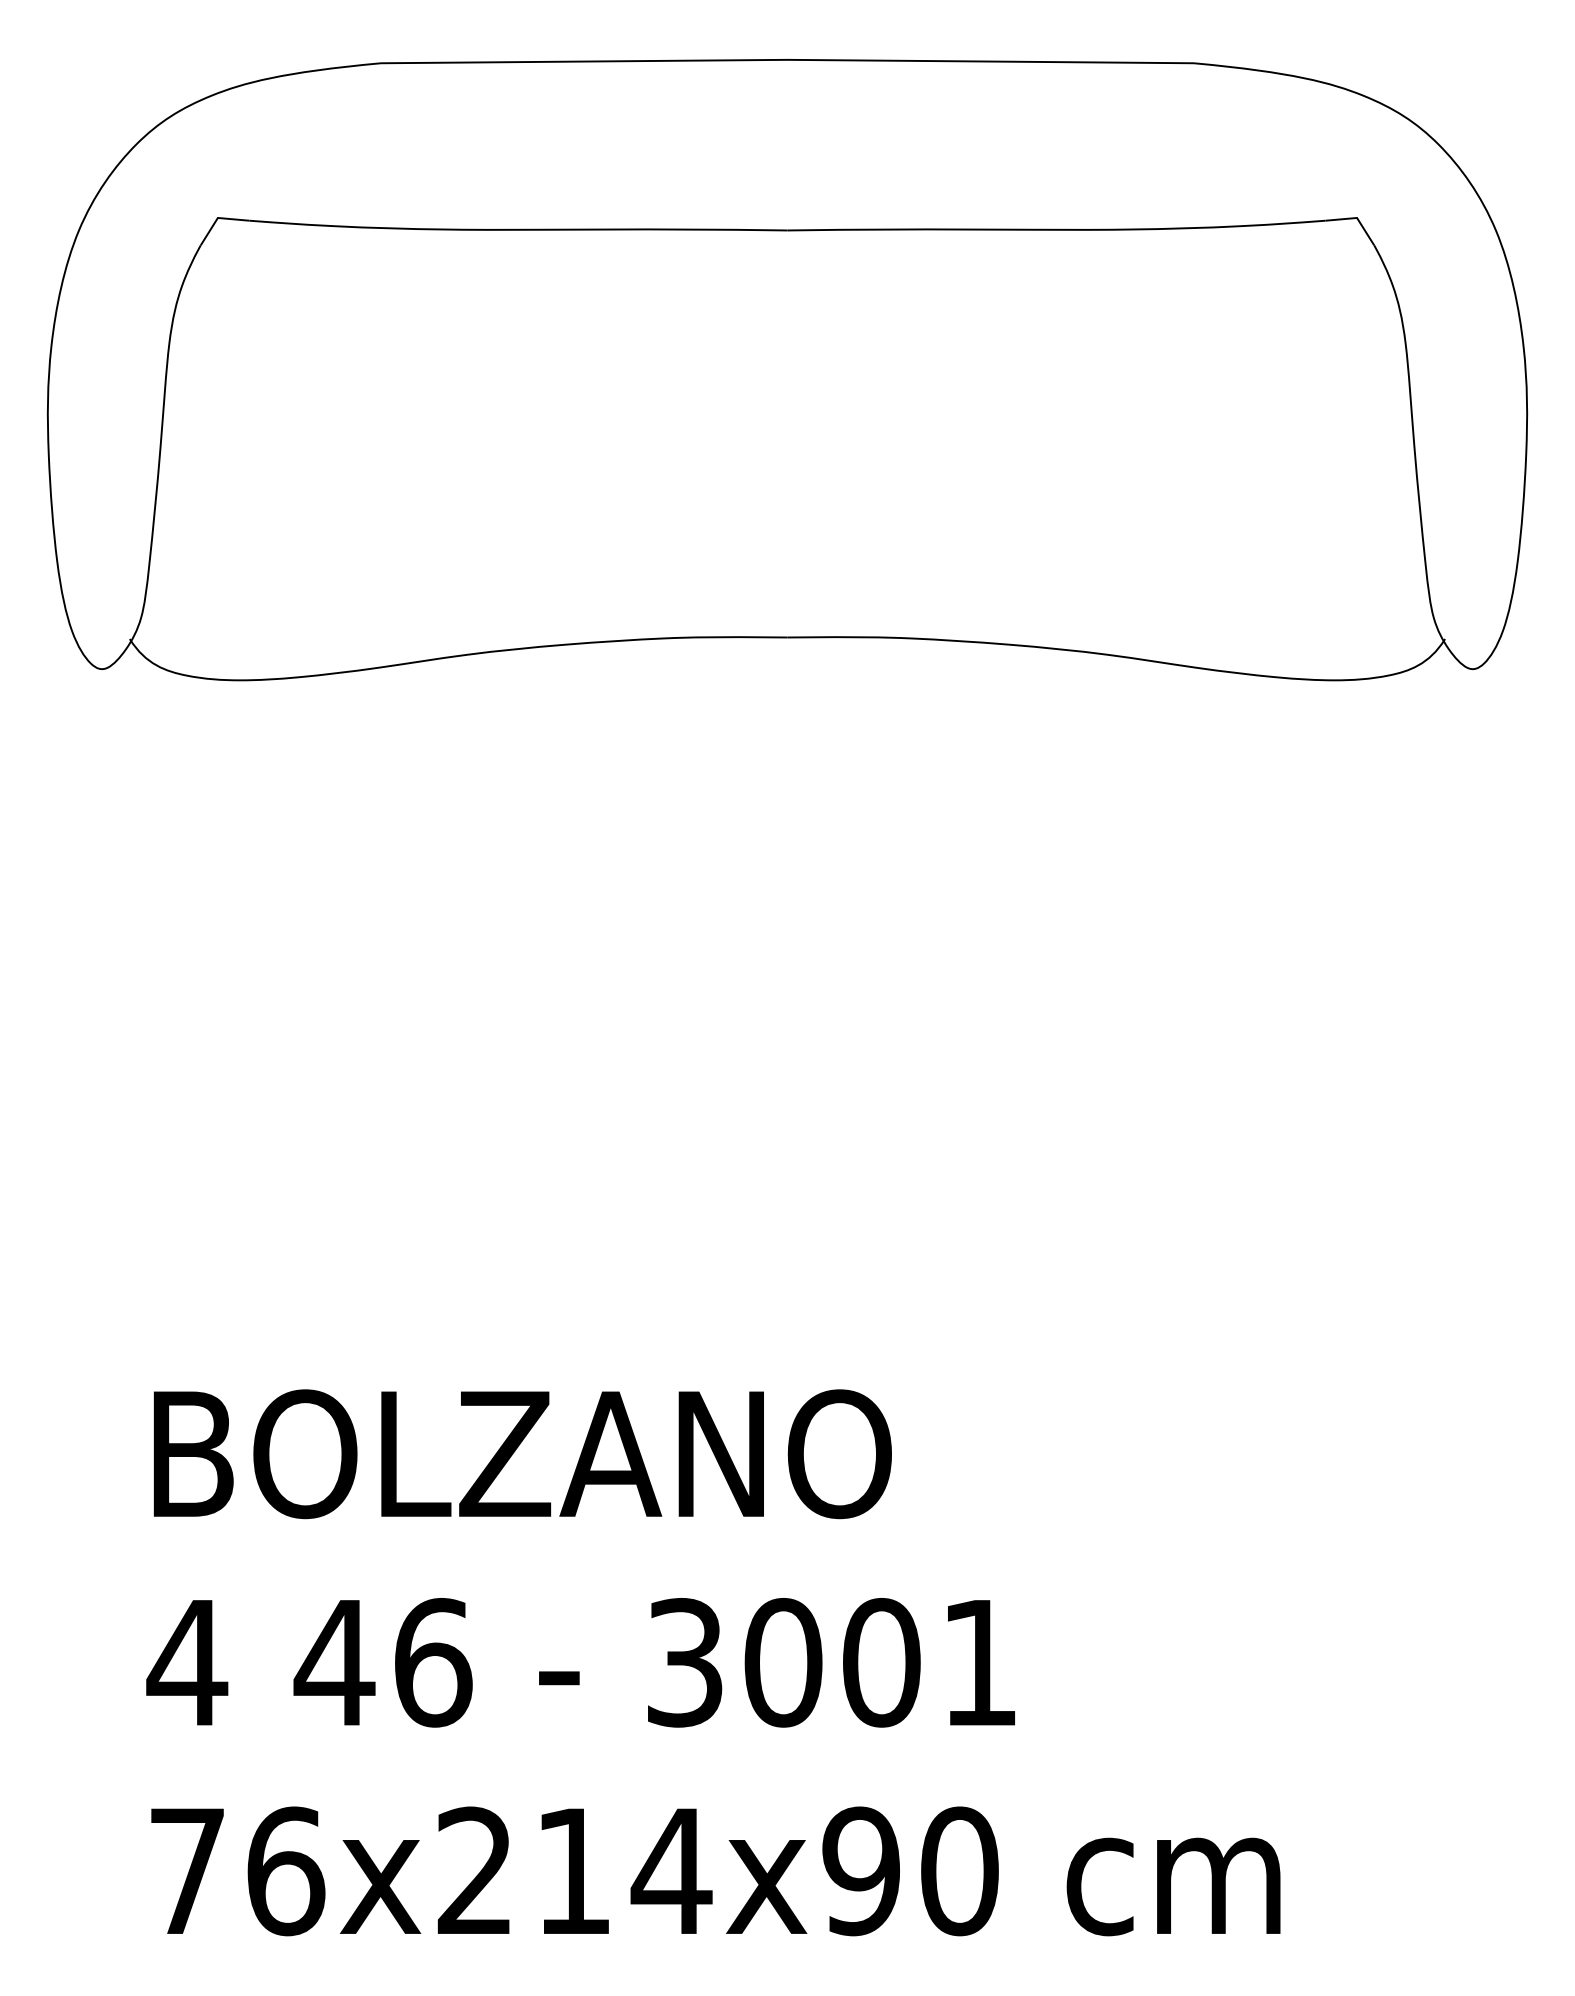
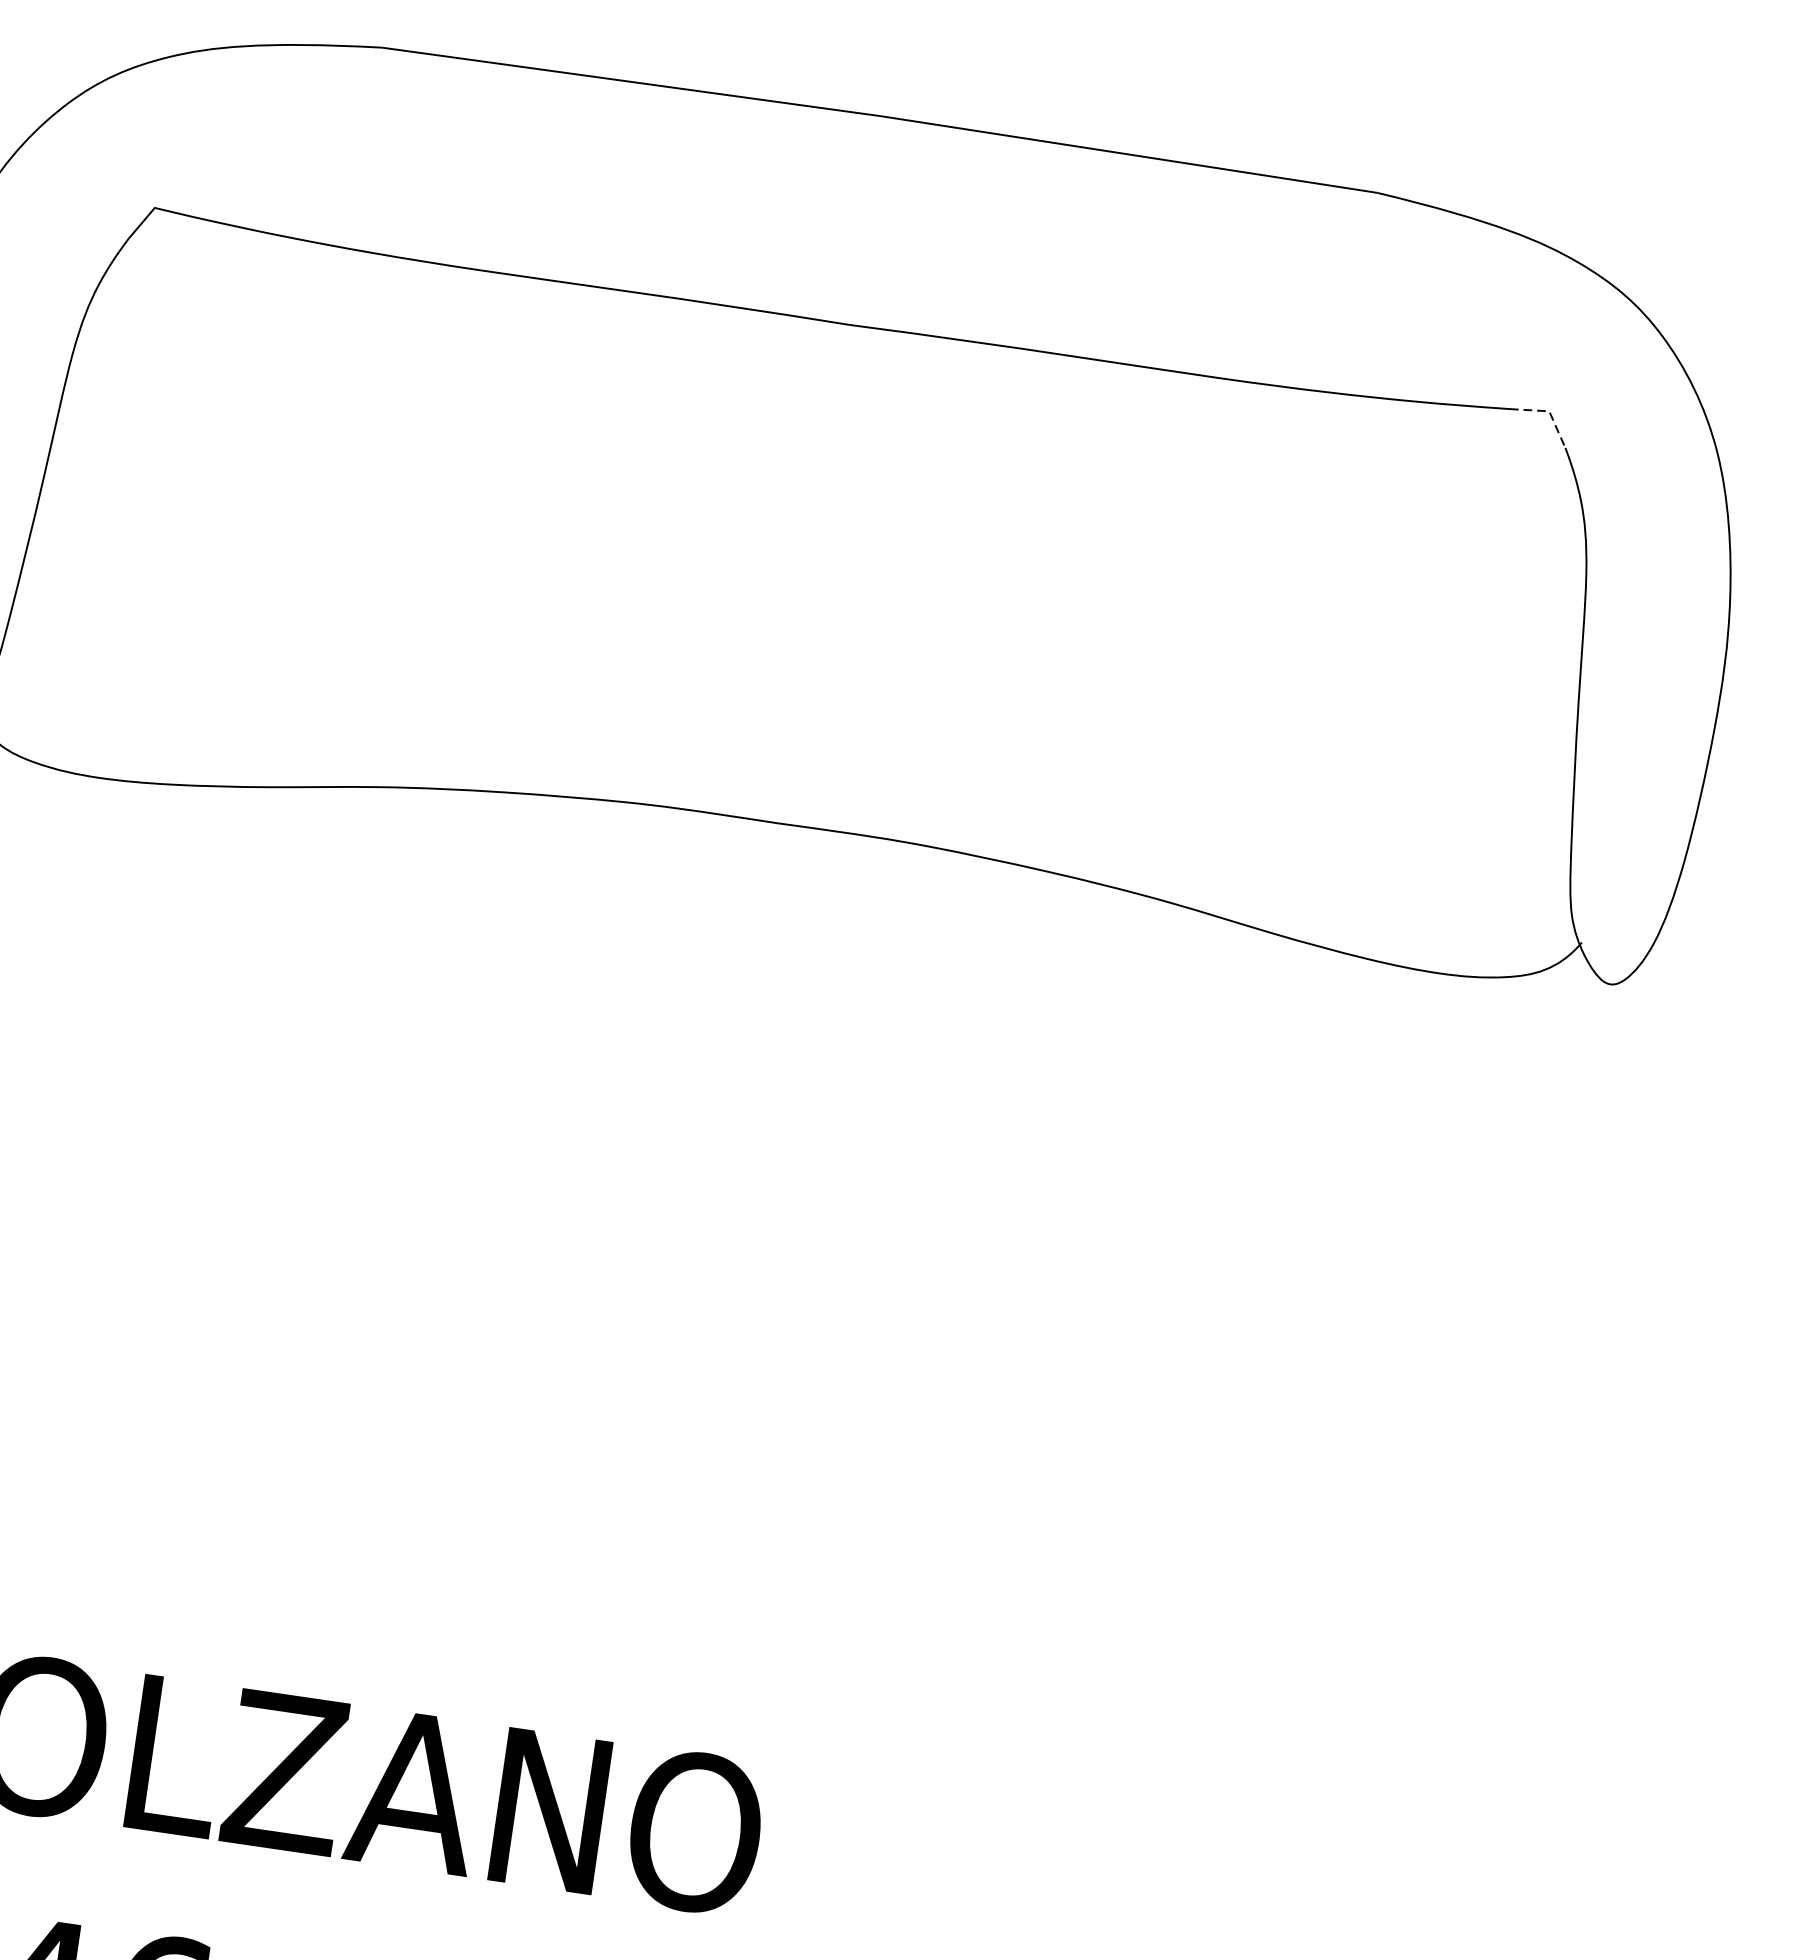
line: (1357, 217) -> (1549, 410), solid -> dashed

